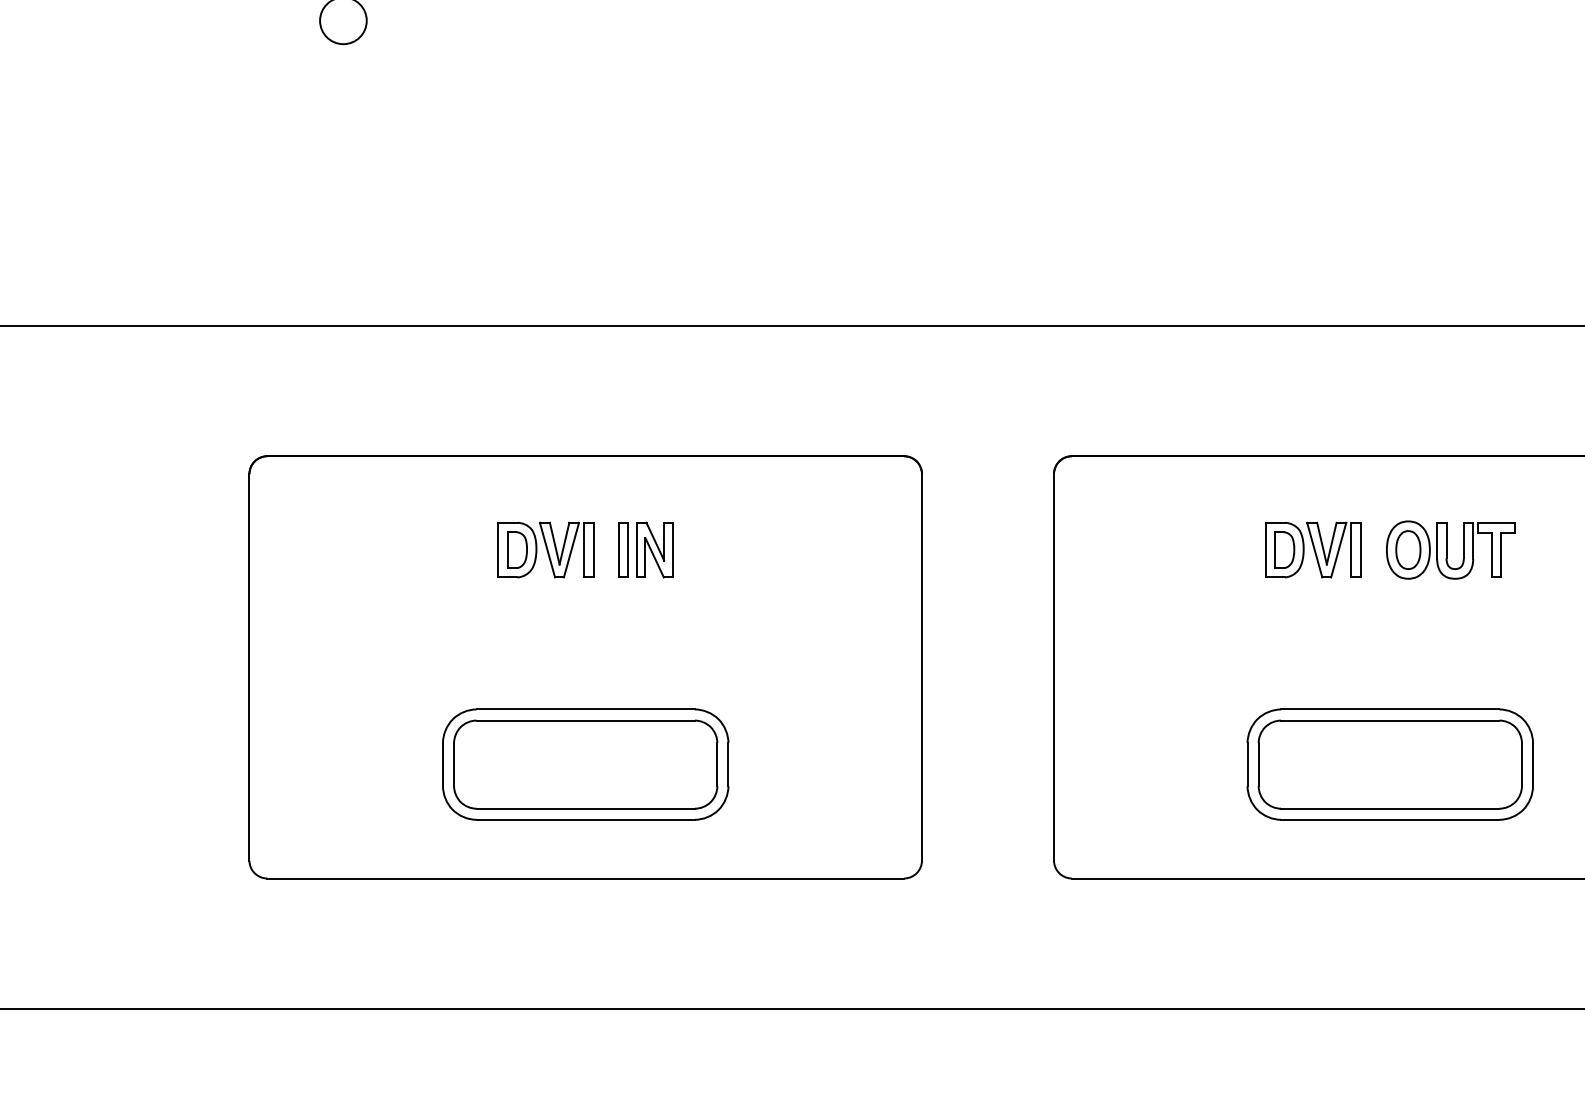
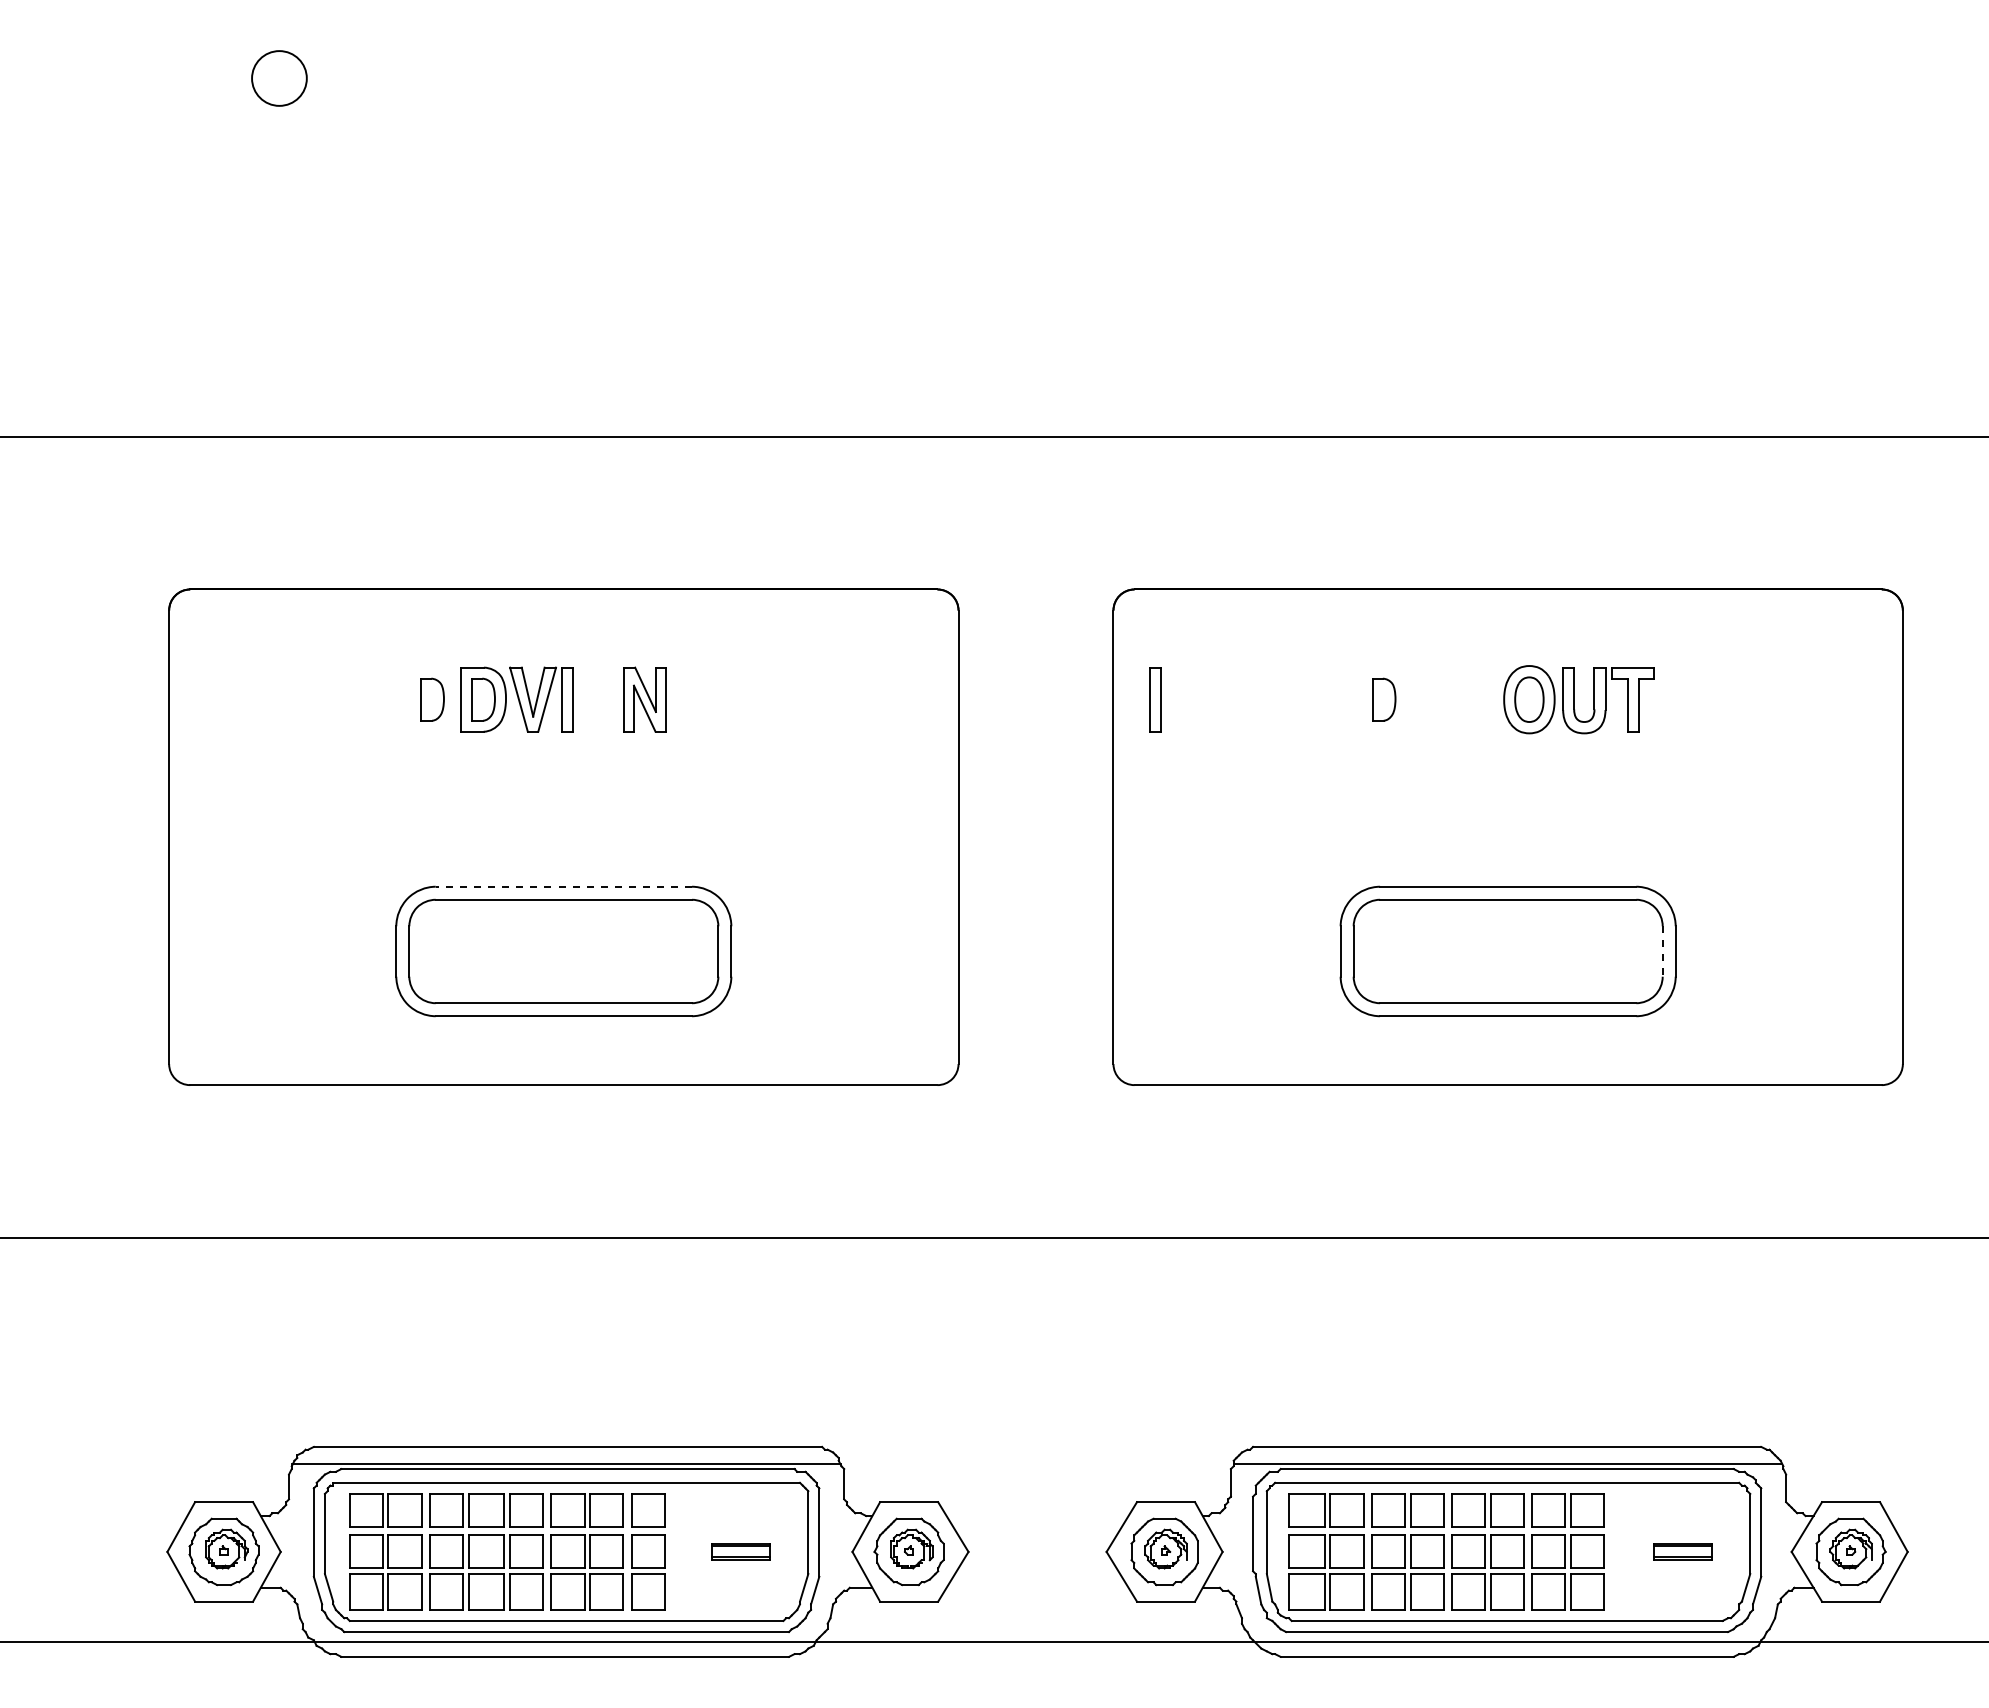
part: (473, 549) -> (432, 699), added
part: (623, 549) -> (1155, 699), moved
part: (1313, 549) -> (1417, 699), removed
line: (585, 709) -> (563, 886), solid -> dashed
line: (1521, 765) -> (1662, 952), solid -> dashed

